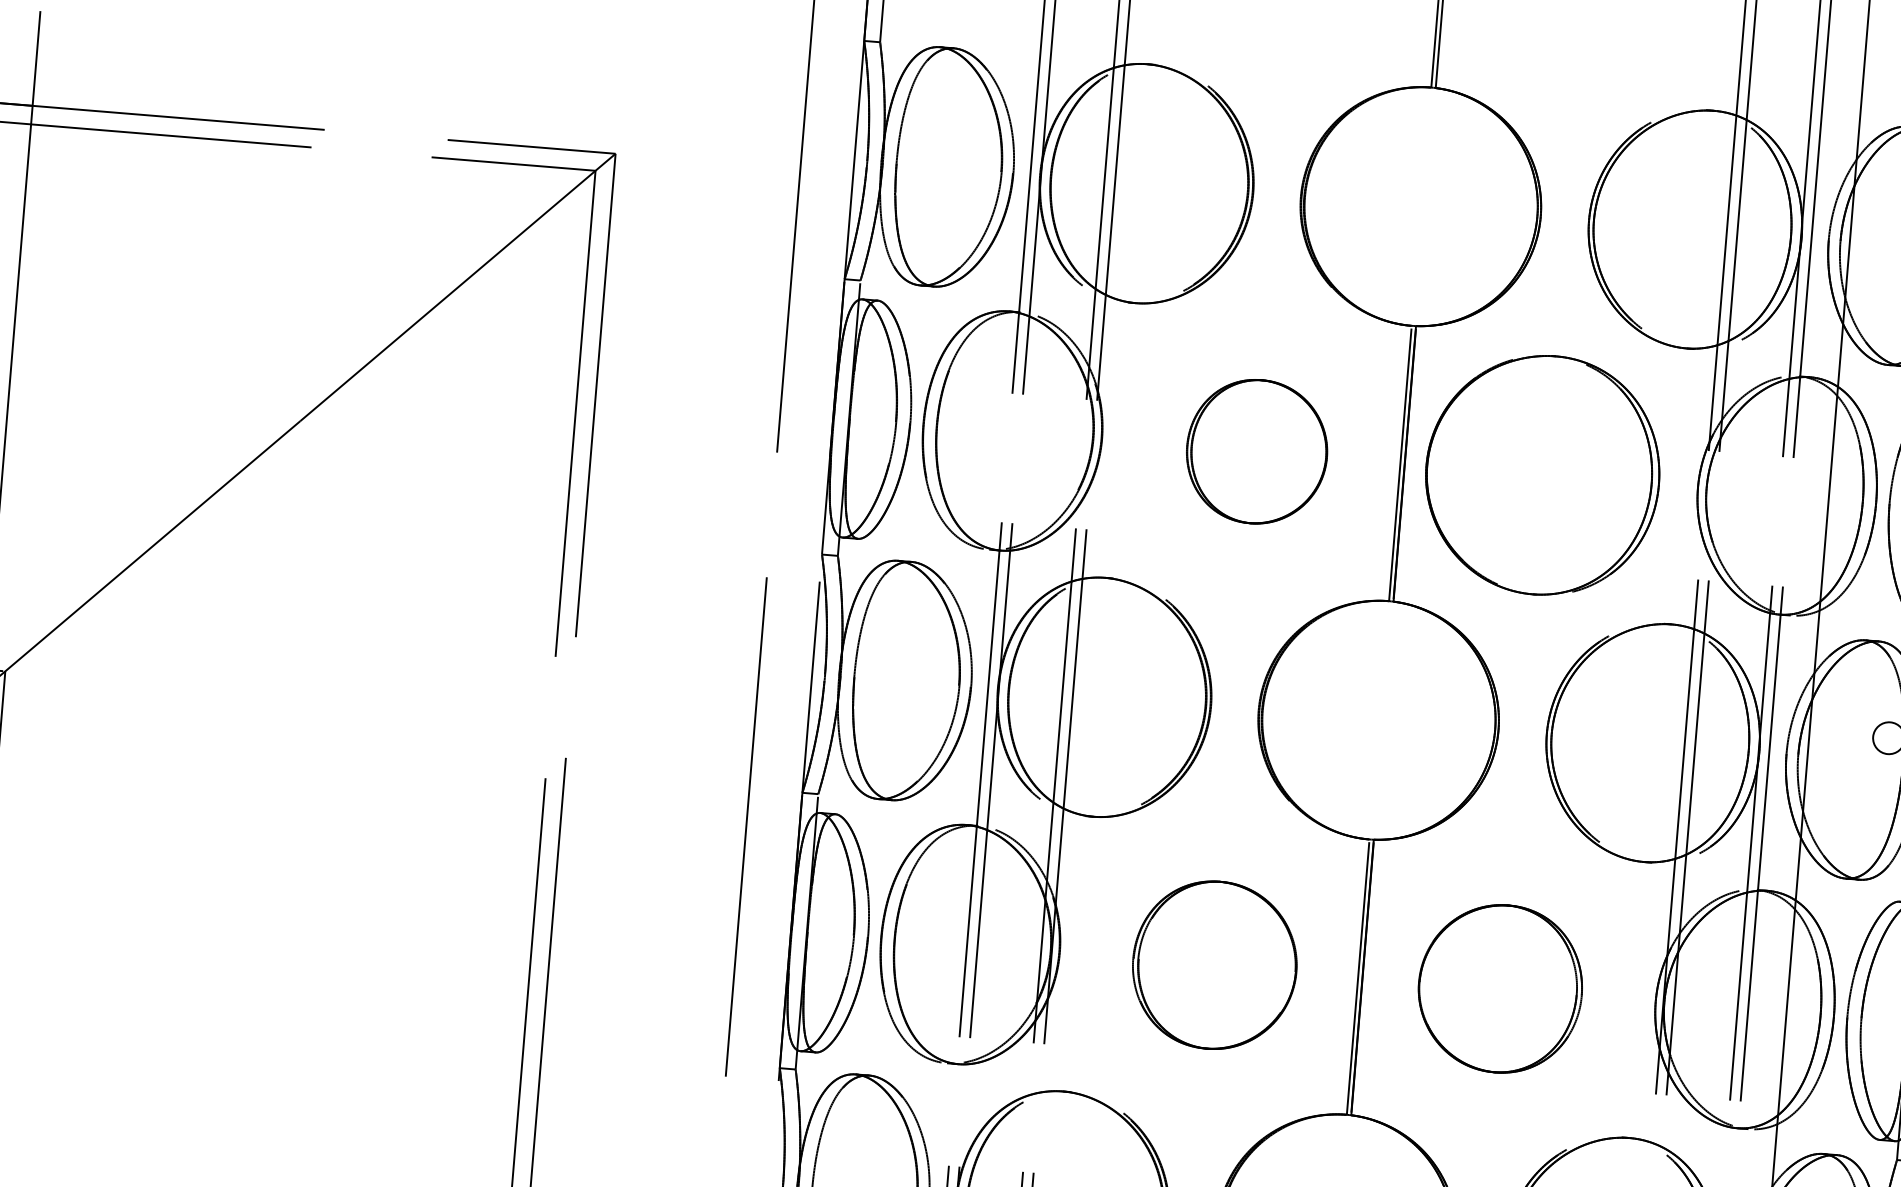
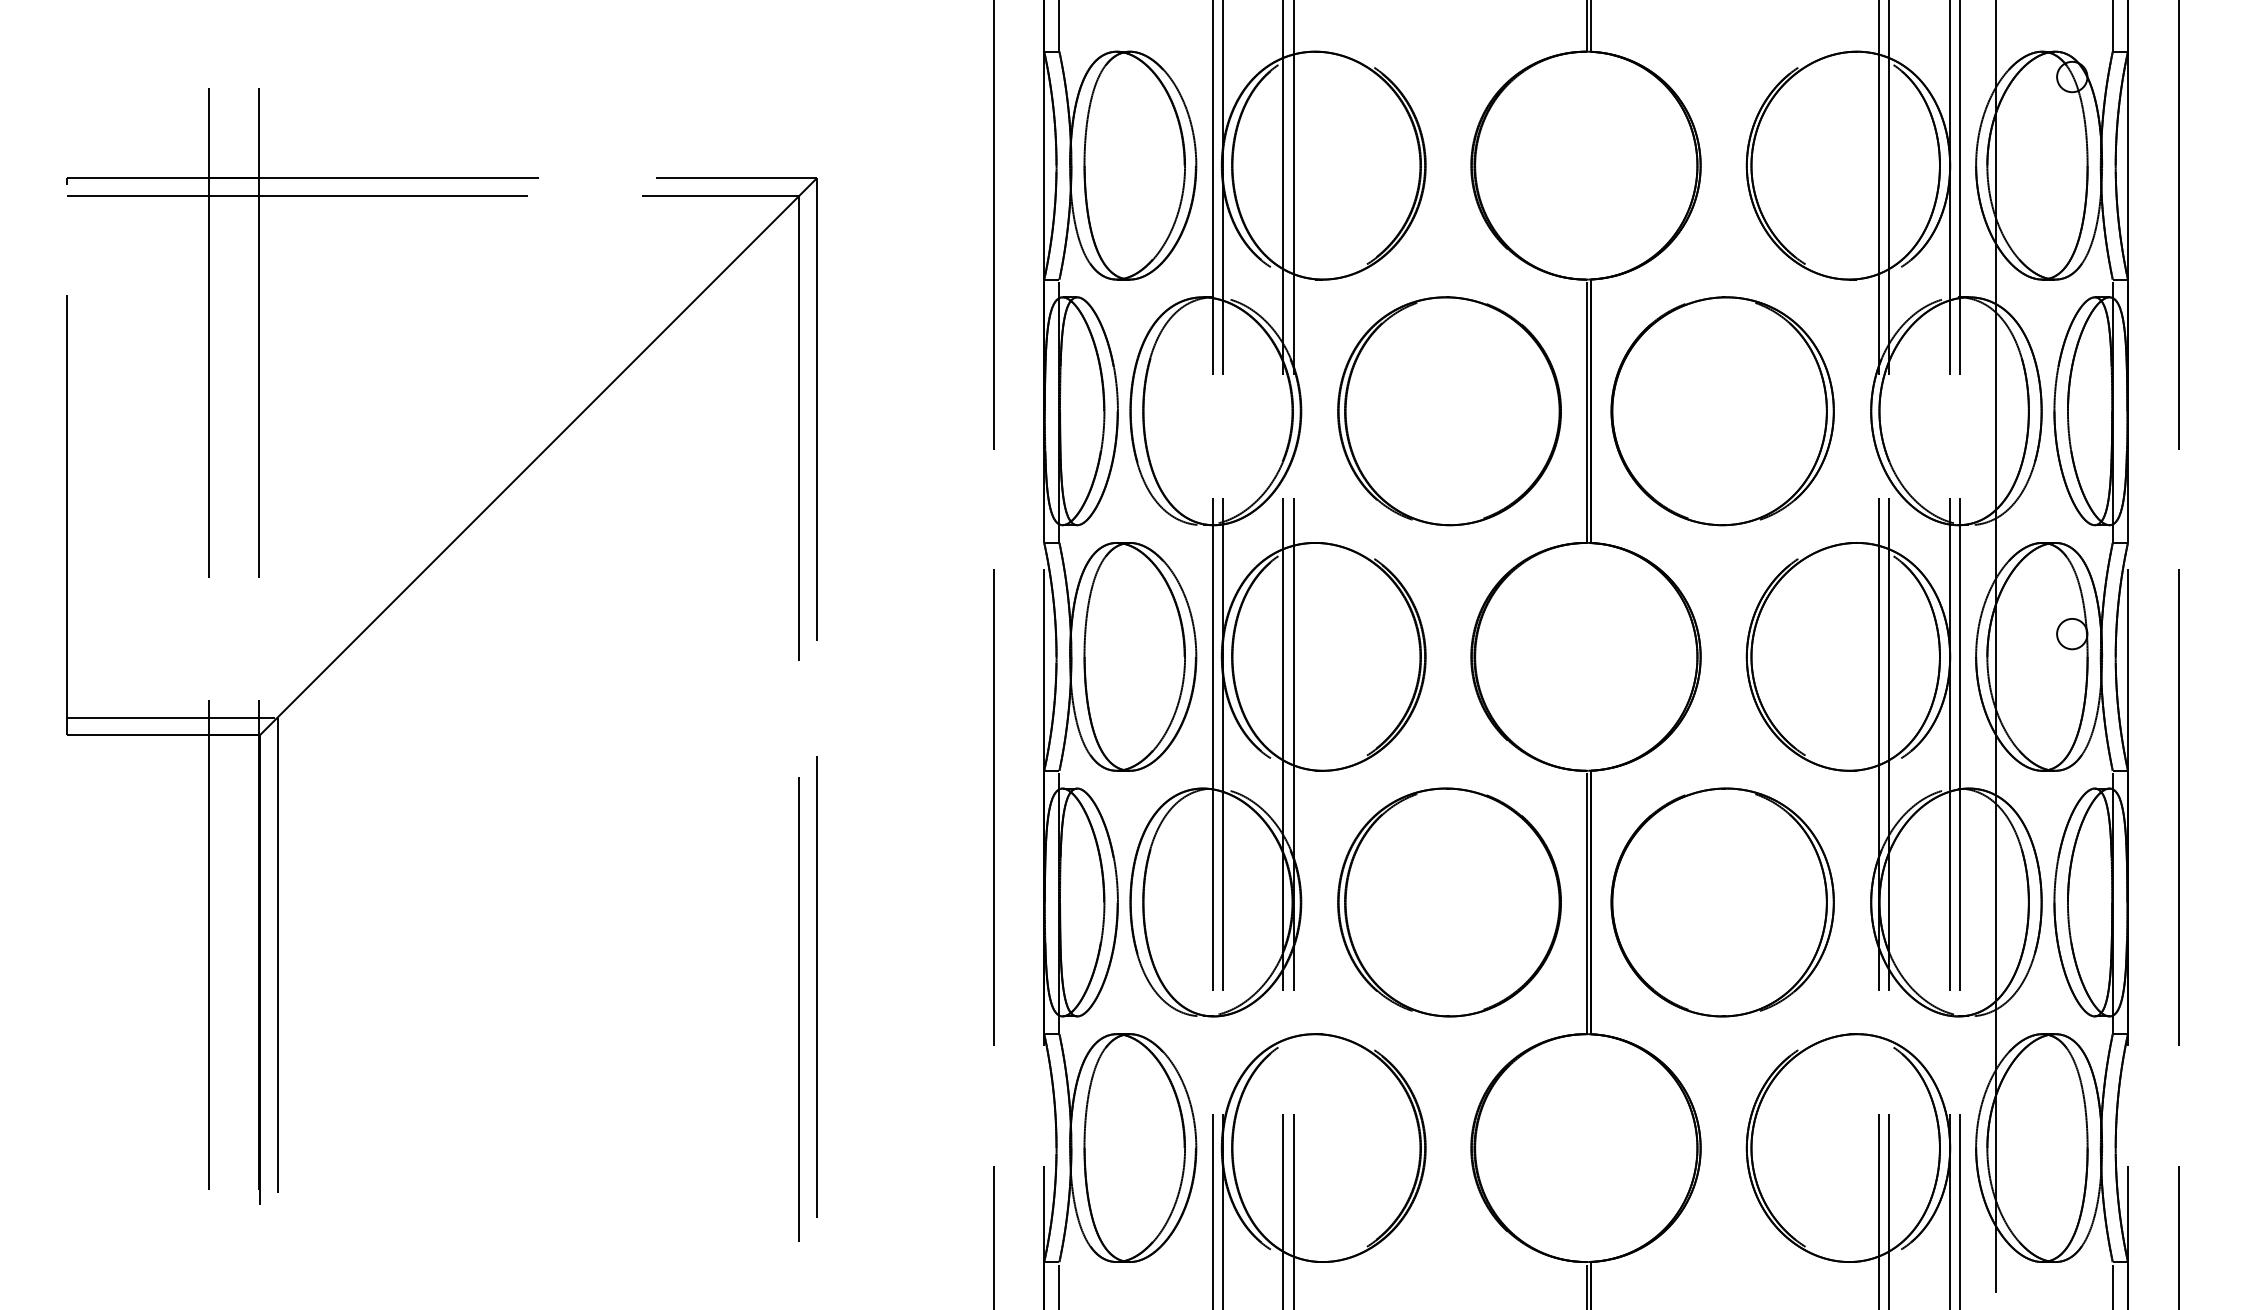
part: (1257, 451) -> (1449, 411), size x1.67
part: (1214, 965) -> (1449, 902), size x1.43
part: (1500, 988) -> (1722, 902), size x1.43

